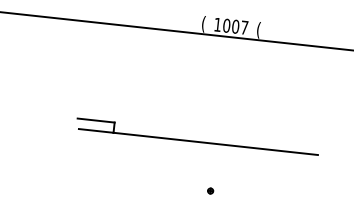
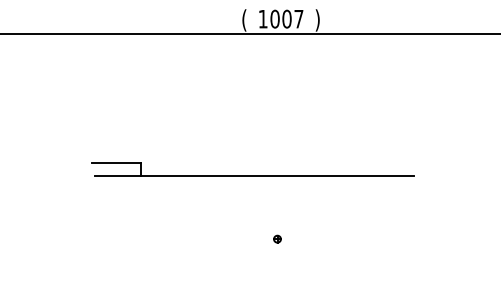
text: (258, 30) -> (317, 20), ( -> )

